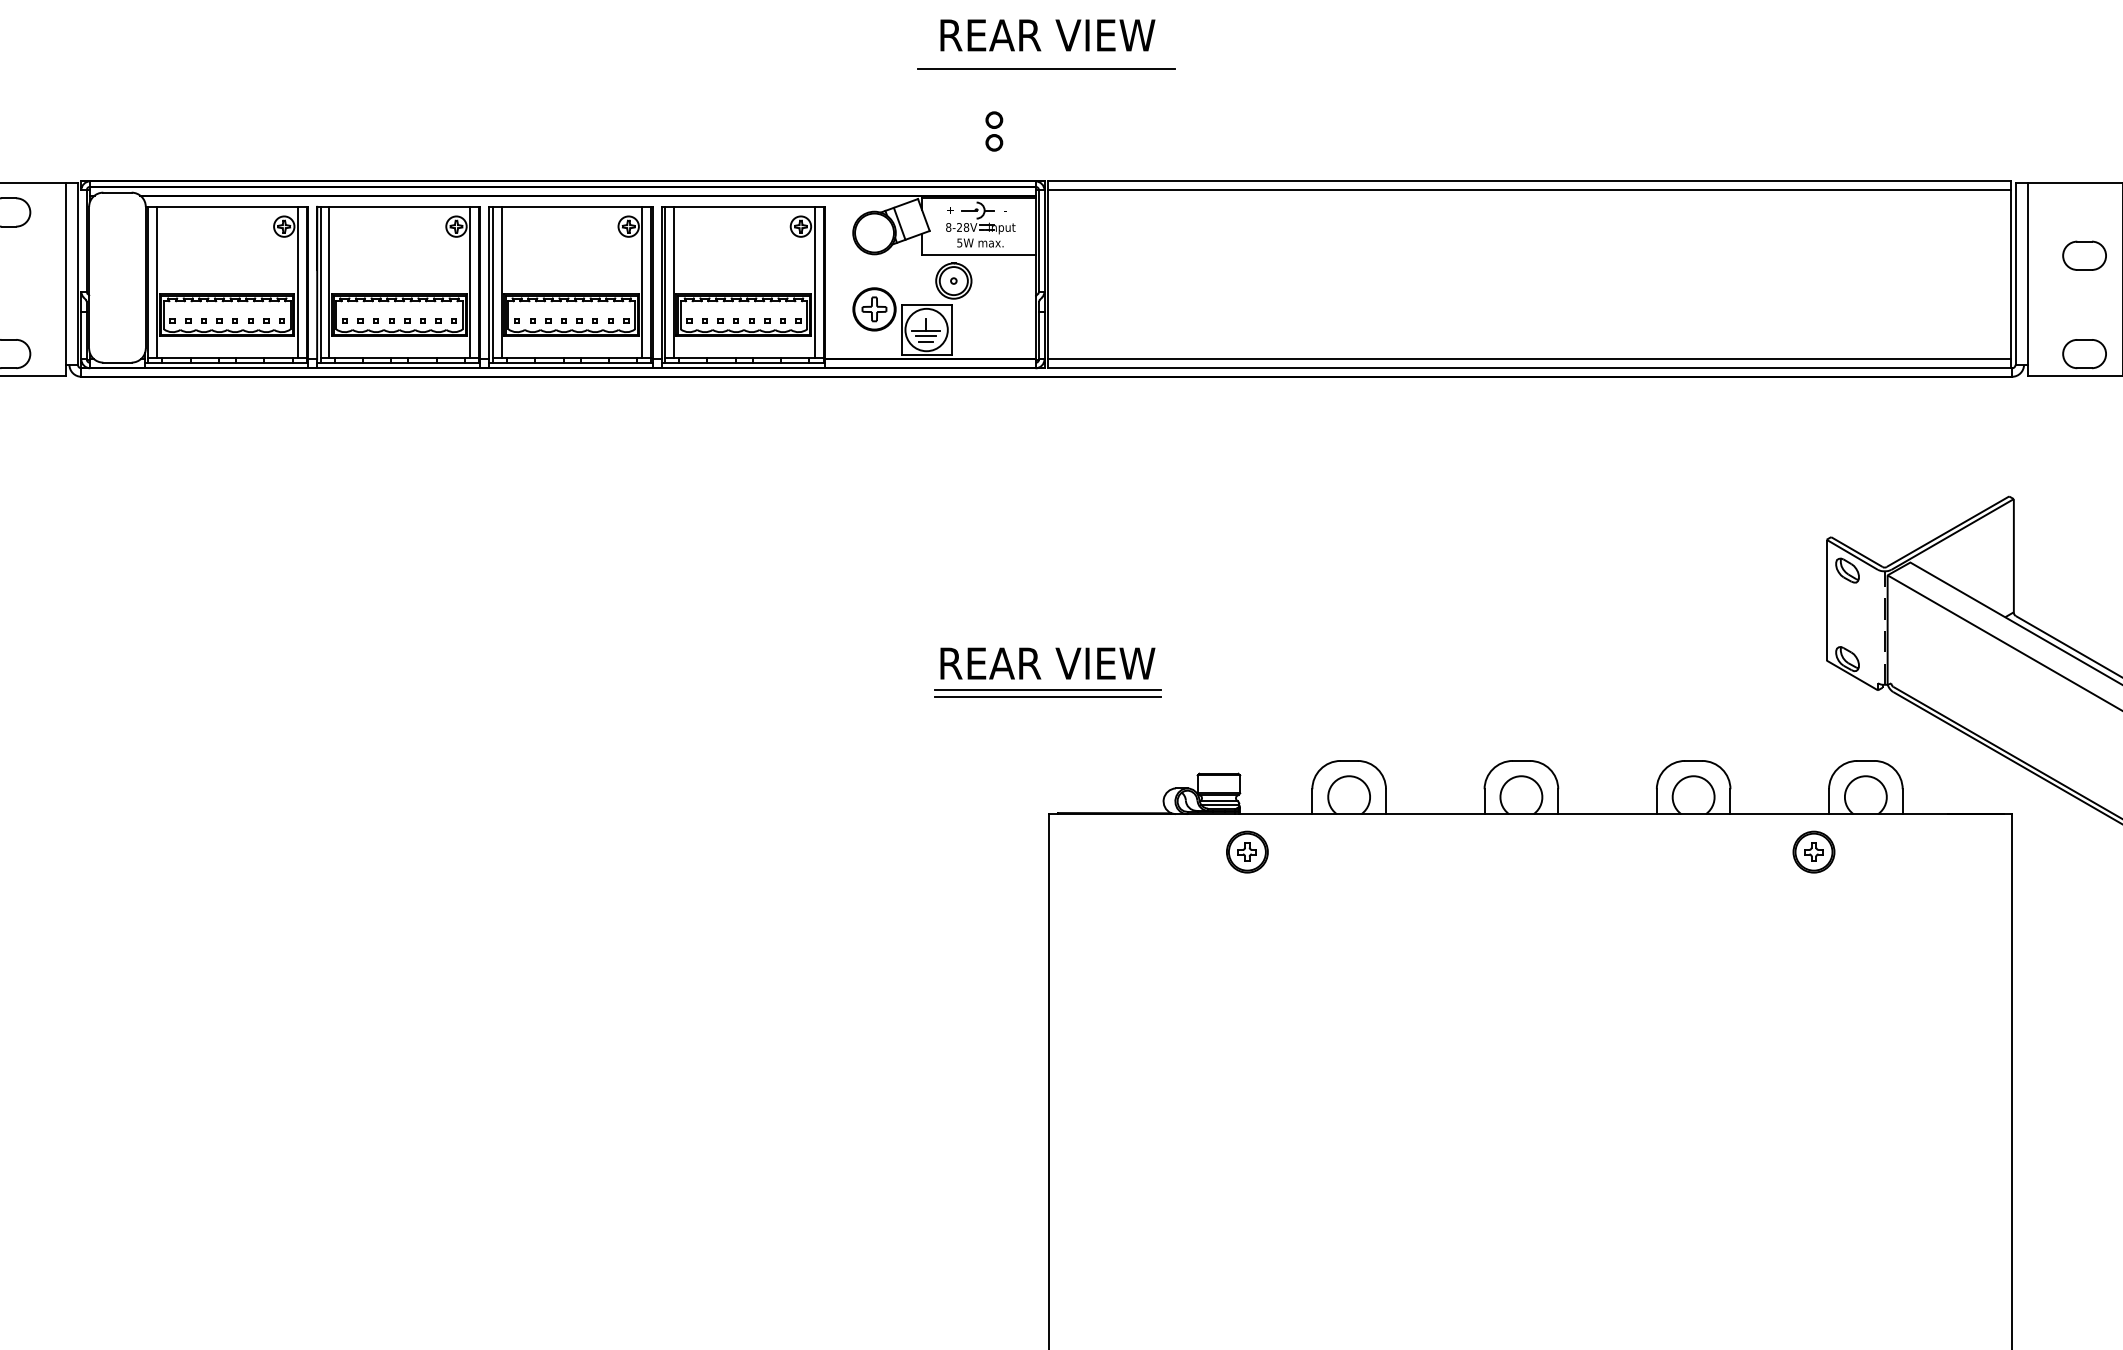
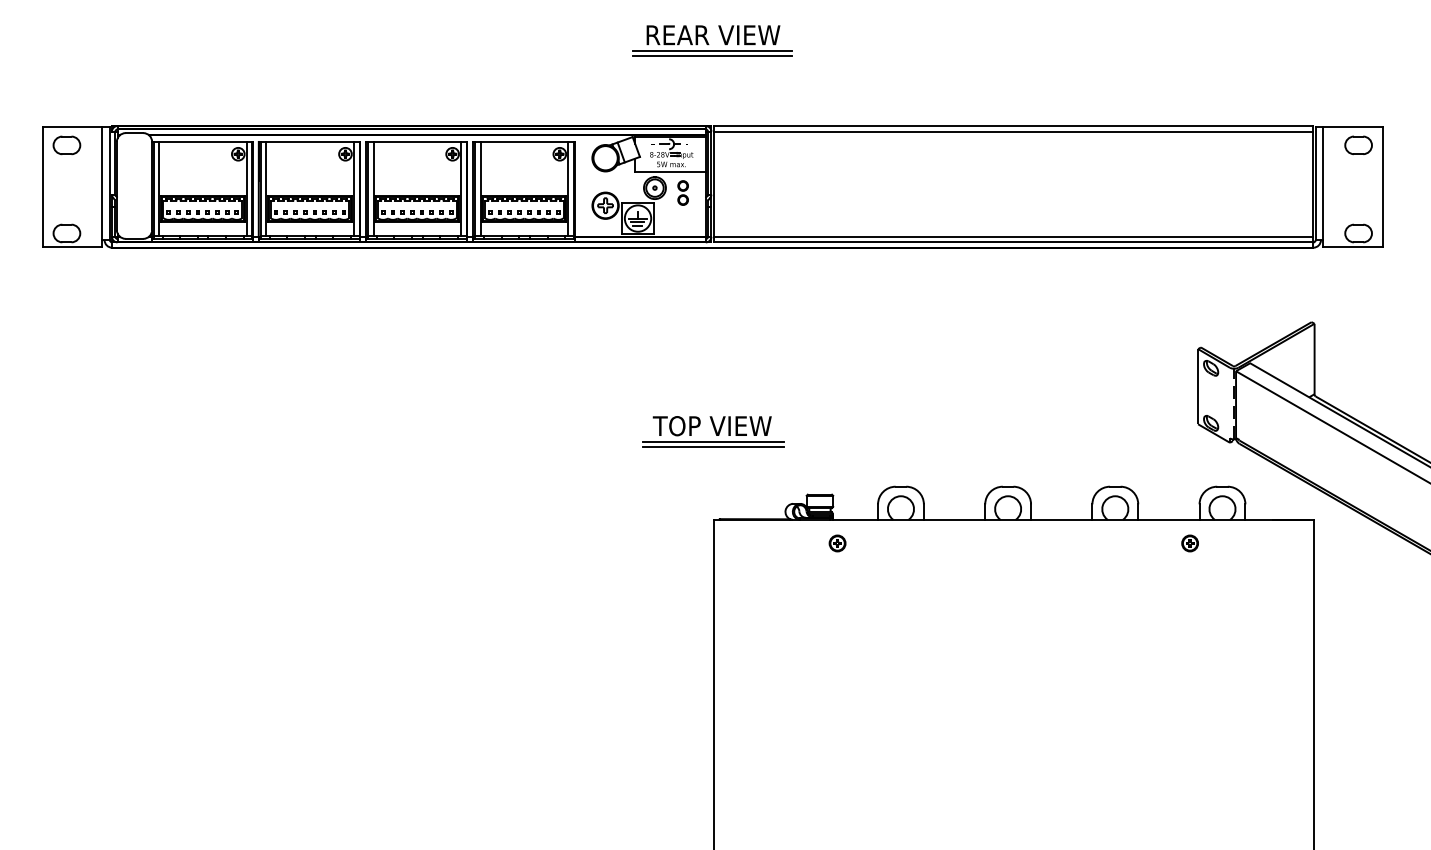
line: (1046, 61) -> (712, 51), added
part: (993, 130) -> (682, 192), moved
part: (2084, 255) -> (1358, 145), moved
text: (1047, 664) -> (713, 426), REAR VIEW -> TOP VIEW
part: (1247, 852) -> (837, 543), size x0.62
part: (1812, 852) -> (1189, 543), size x0.62

